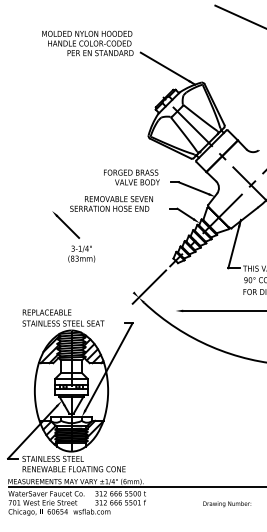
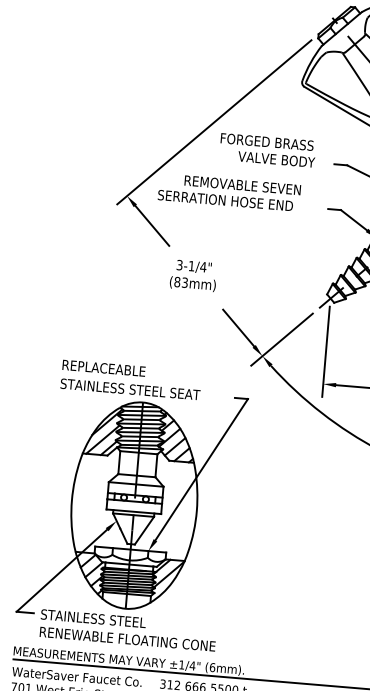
line: (98, 163) -> (212, 121), added
text: (81, 253) -> (193, 274), moved
line: (123, 282) -> (238, 328), added
line: (175, 291) -> (325, 350), added

